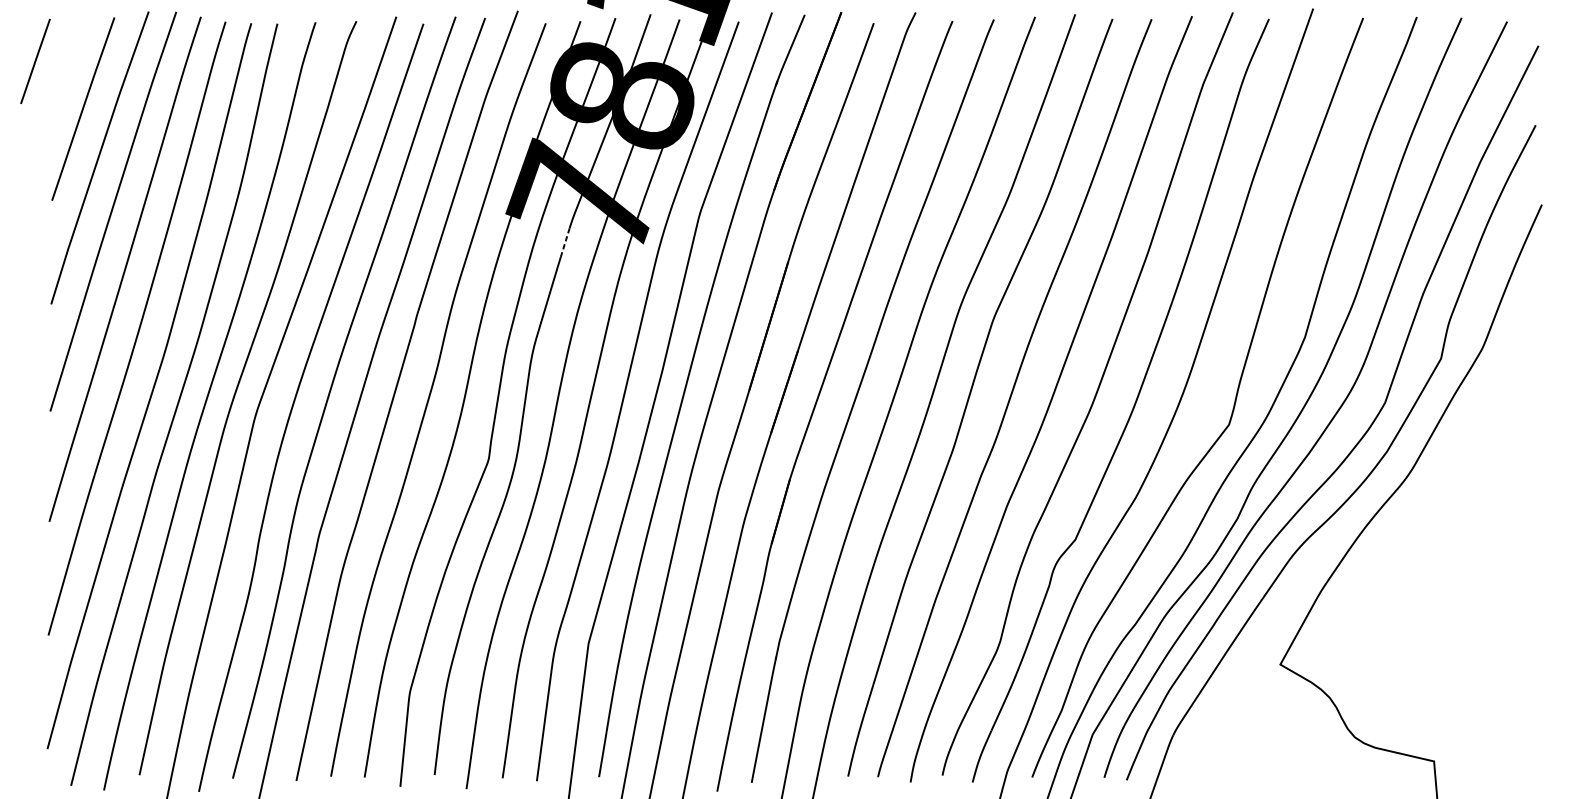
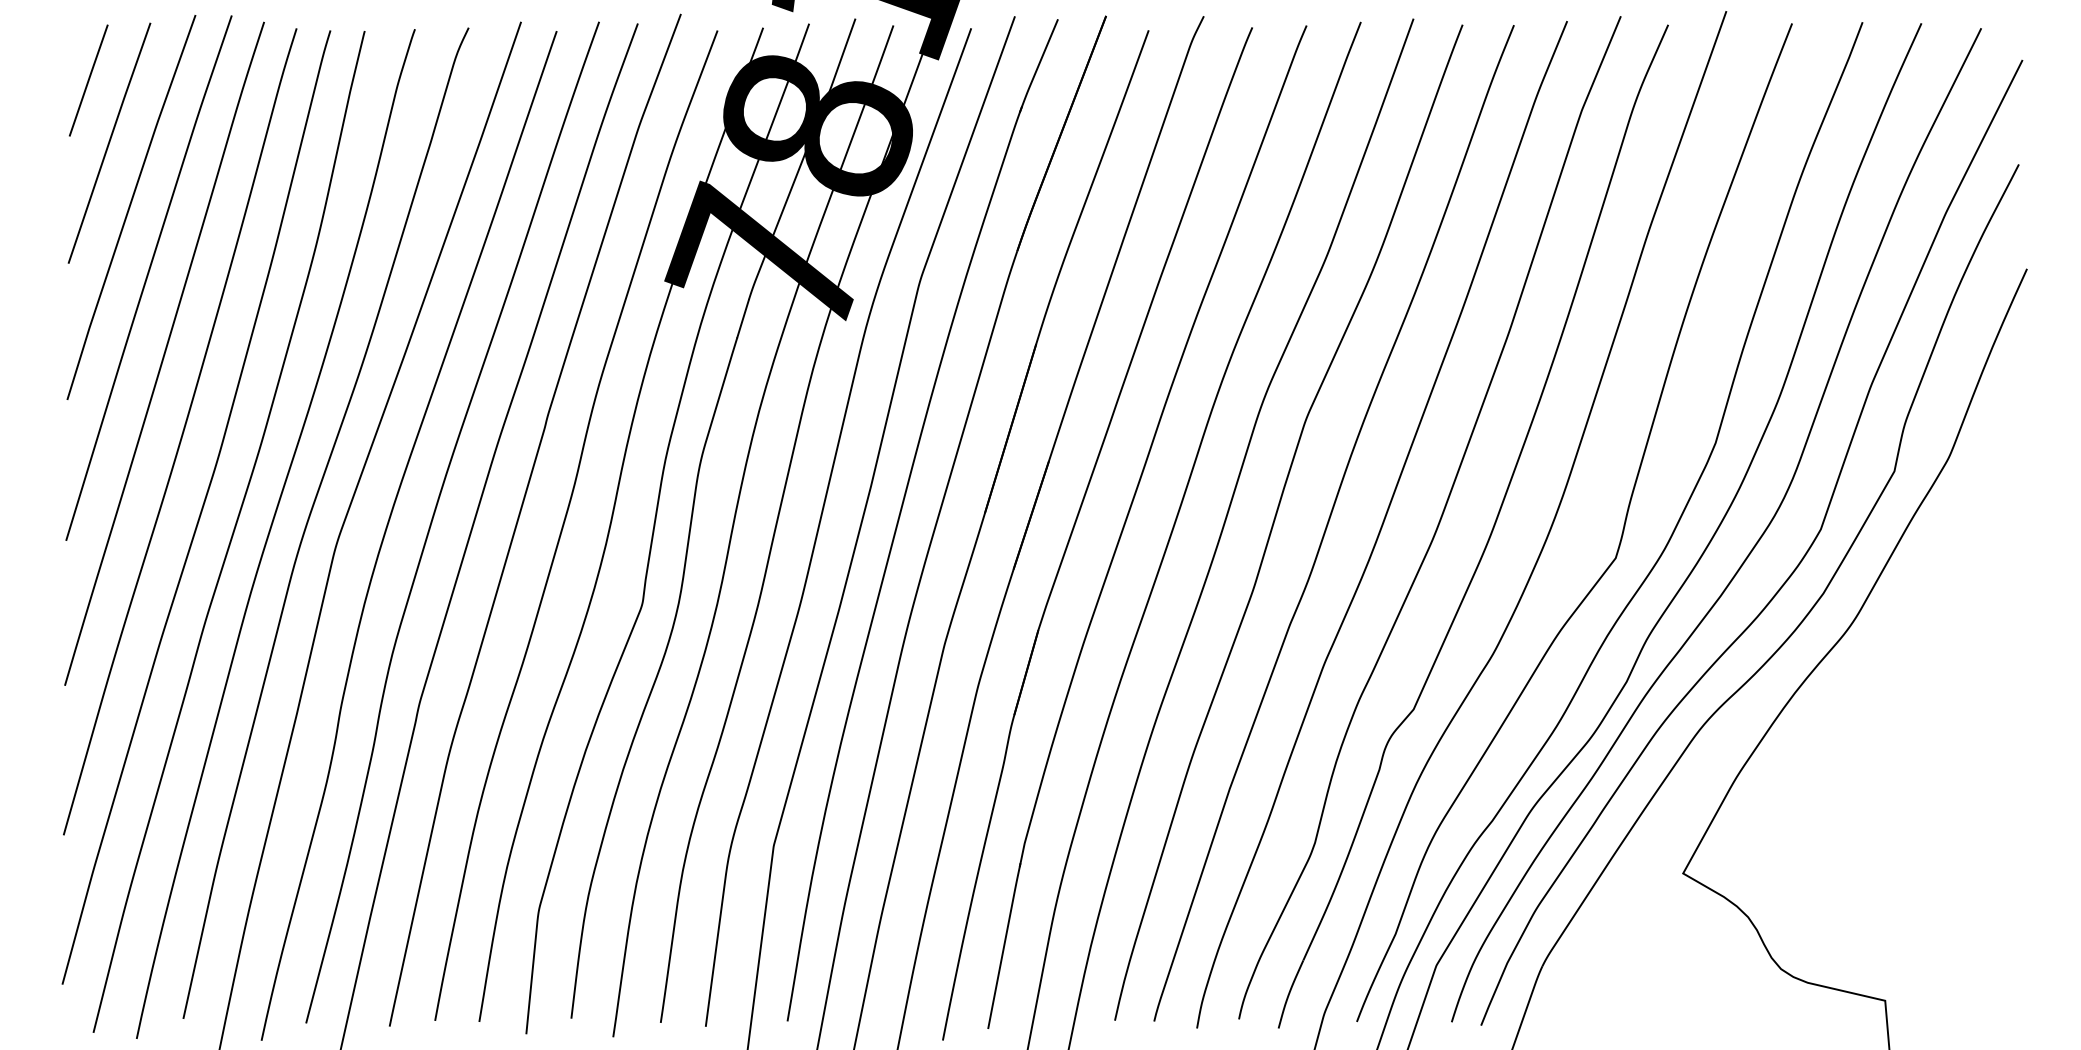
line: (35, 61) -> (88, 80), moved
line: (565, 242) -> (743, 318), dashed -> solid

